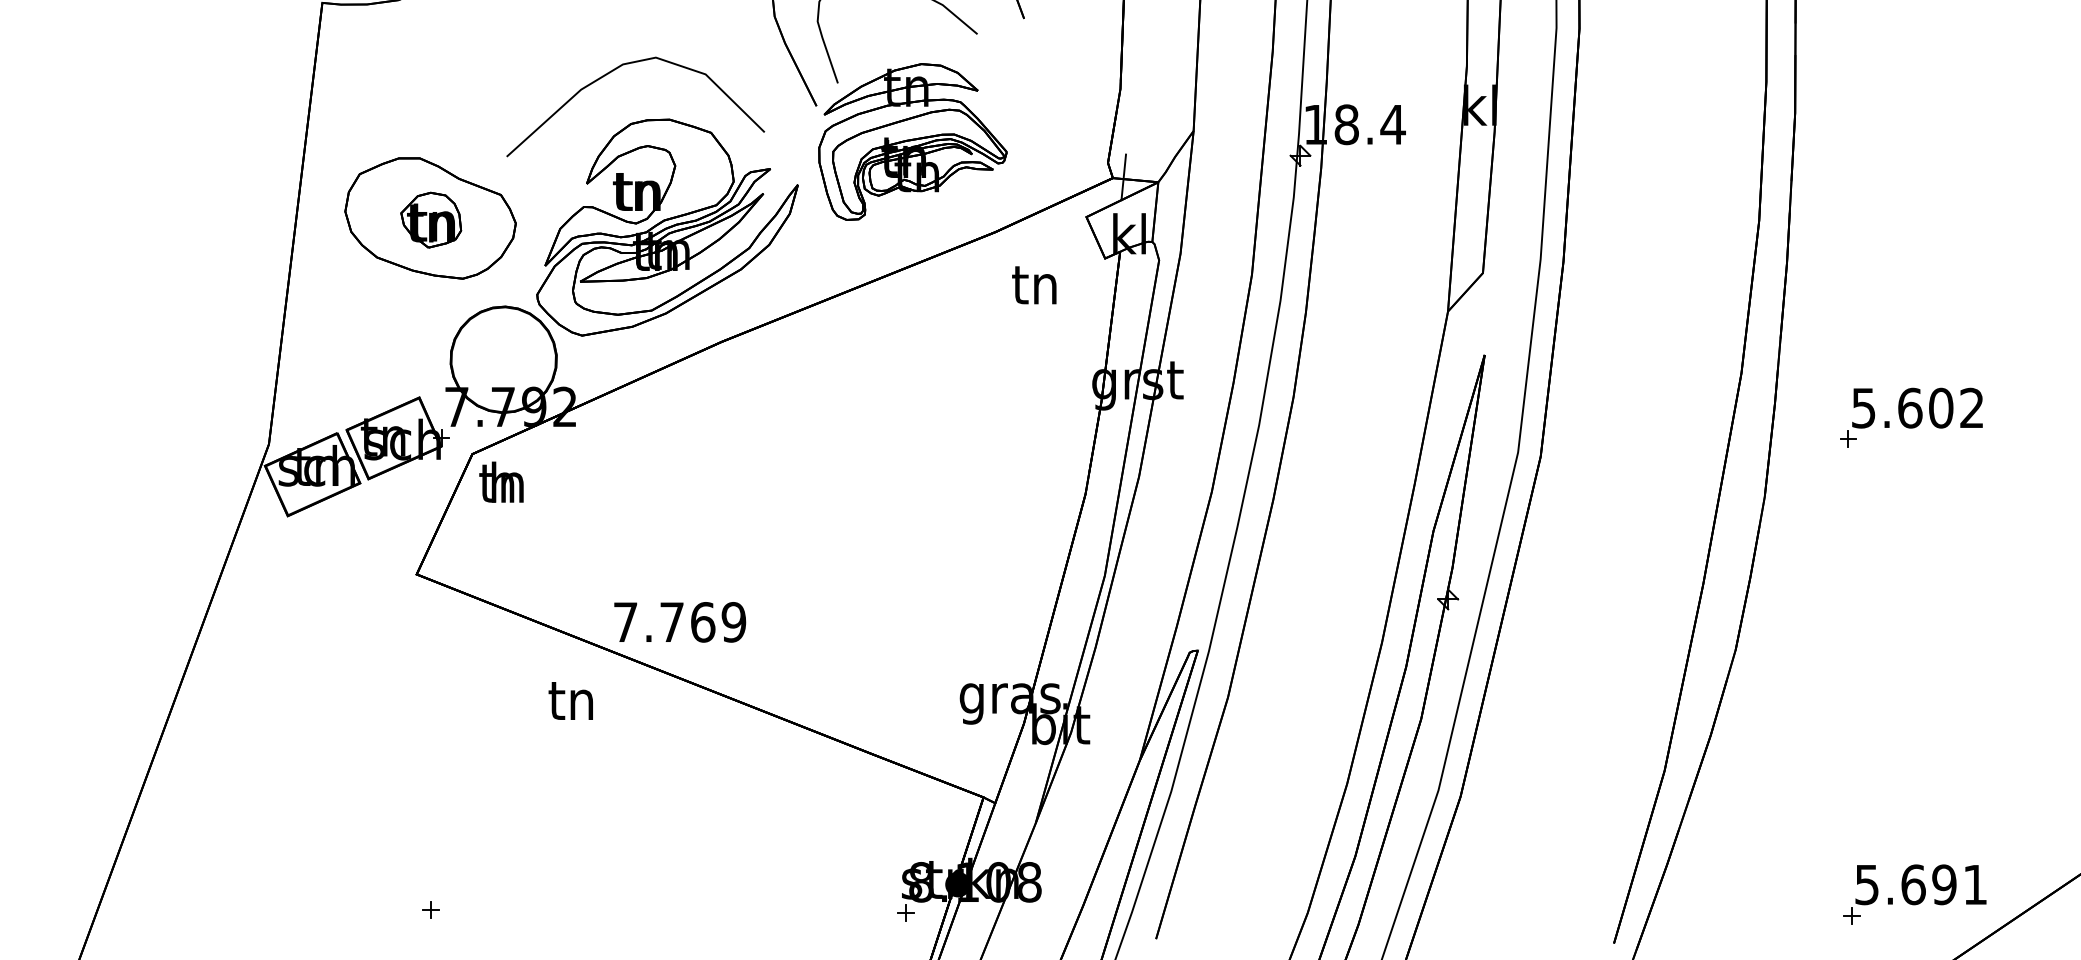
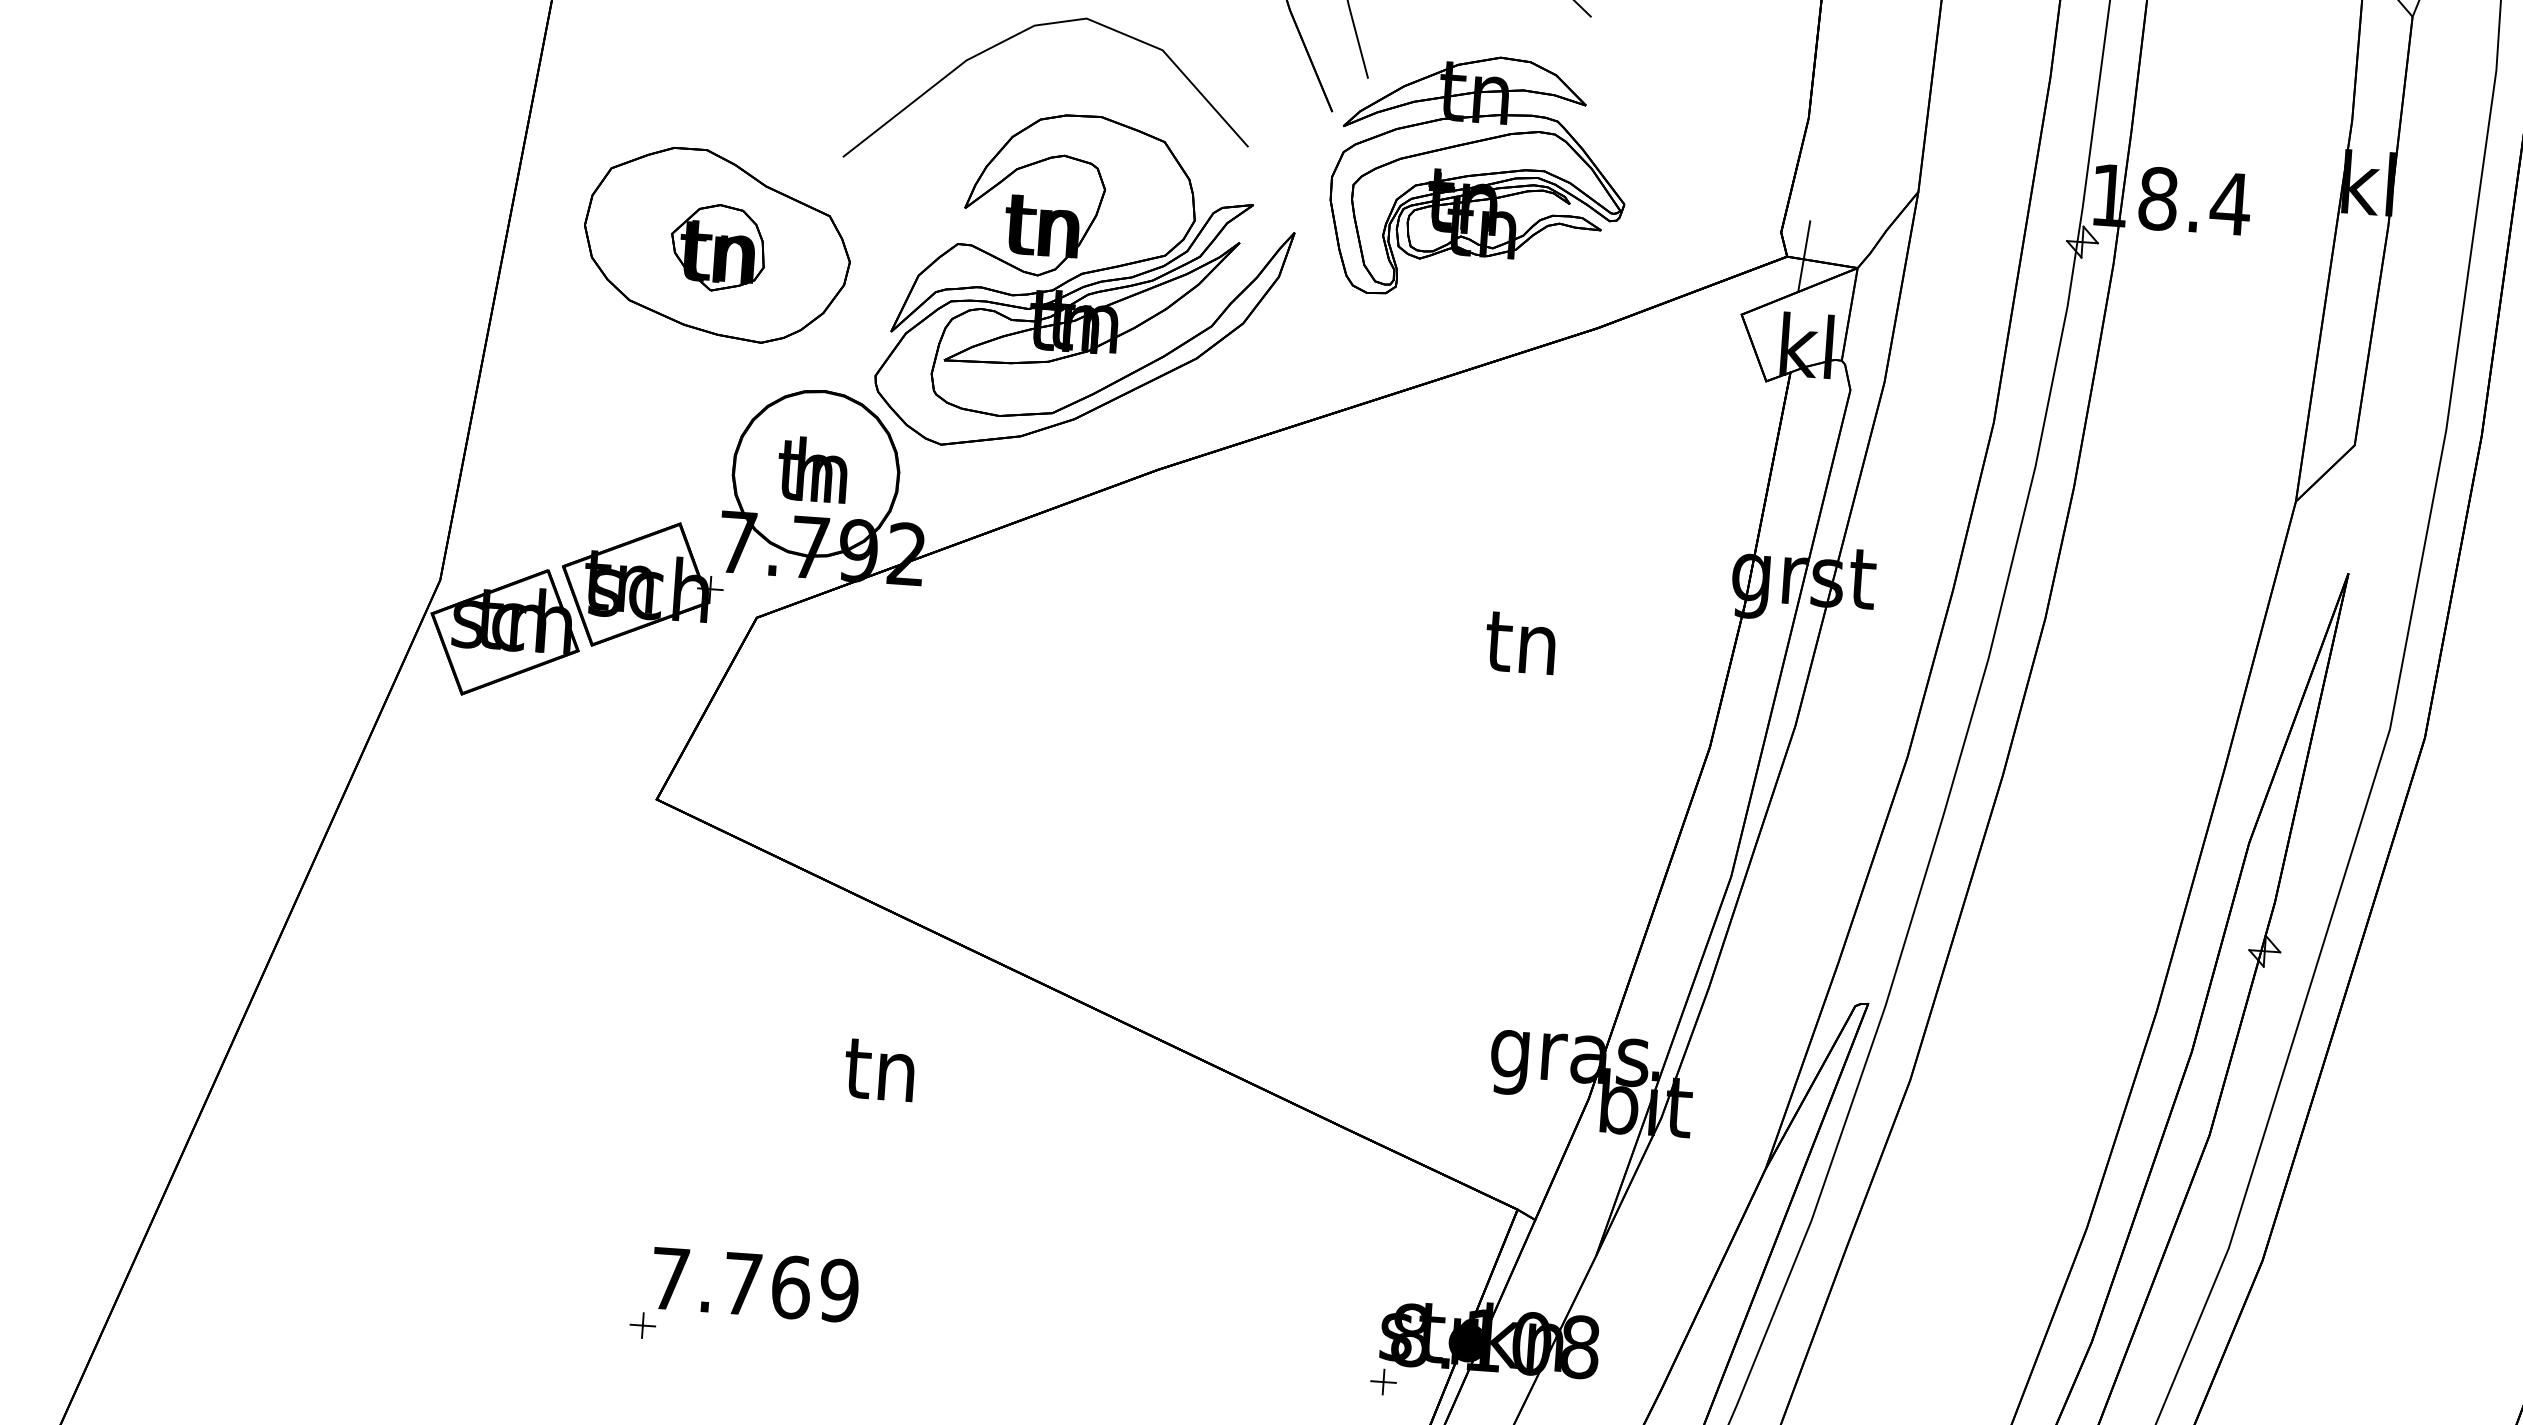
text: (1034, 285) -> (1520, 643), moved
text: (501, 481) -> (812, 468), moved
text: (680, 622) -> (755, 1285), moved
text: (570, 700) -> (879, 1069), moved

